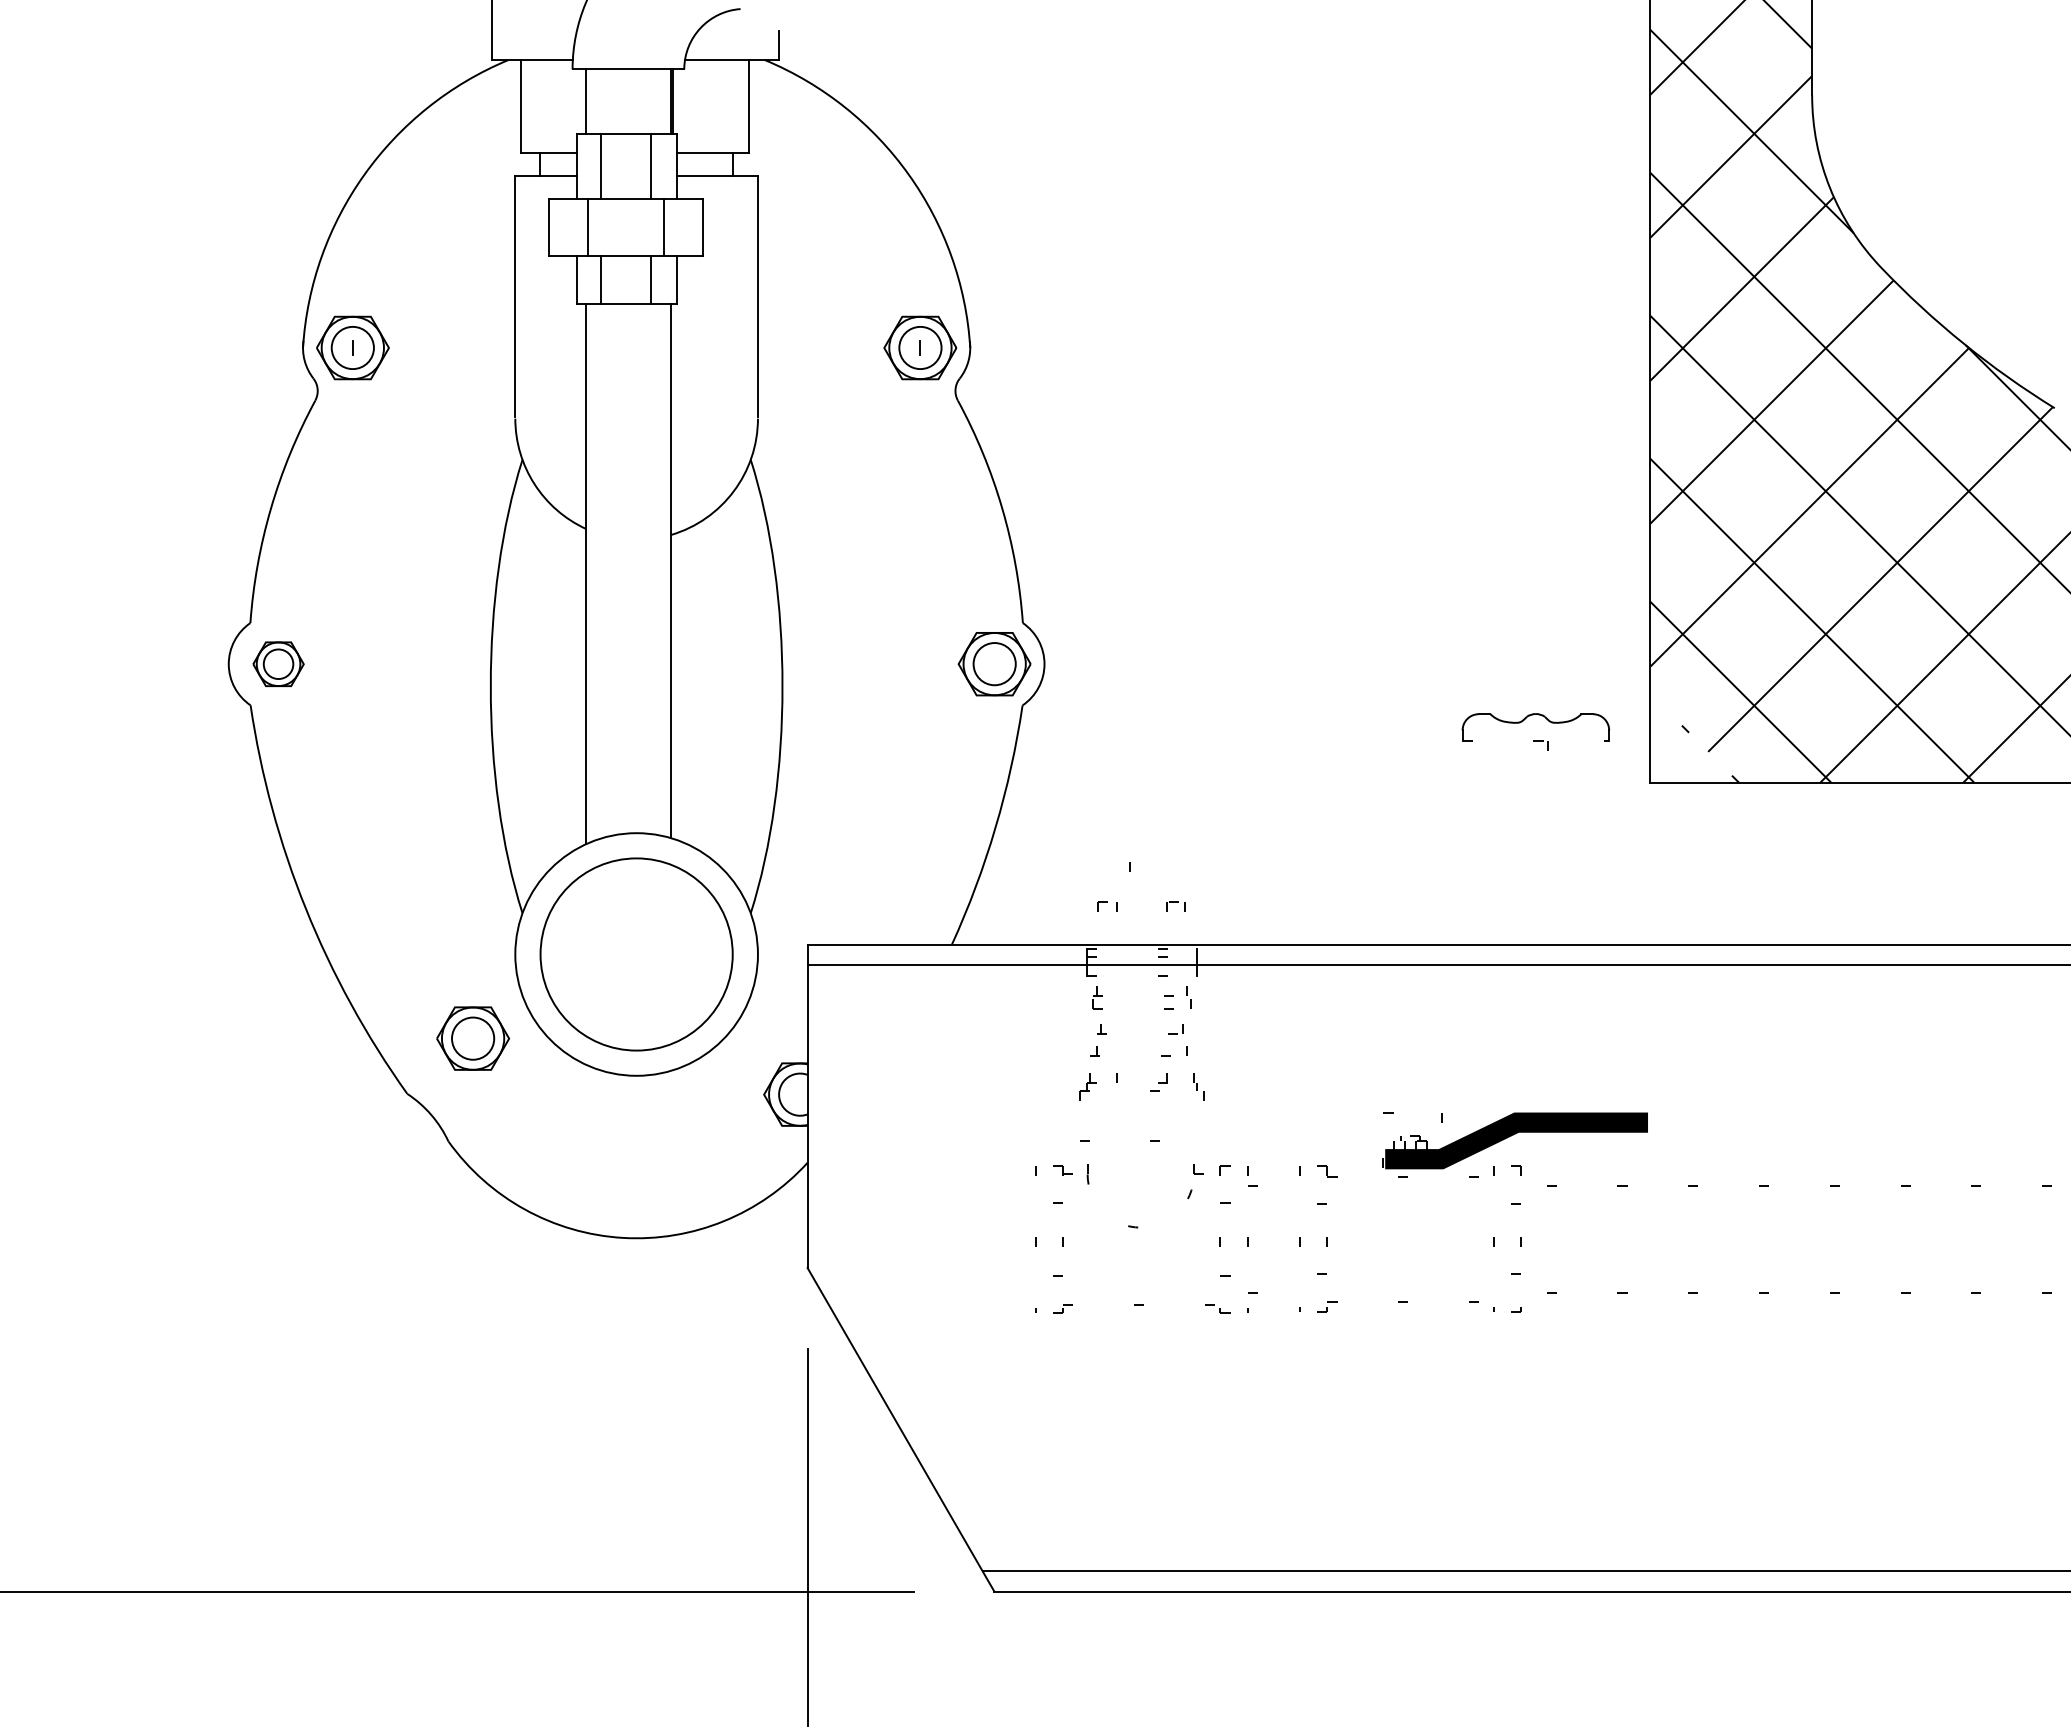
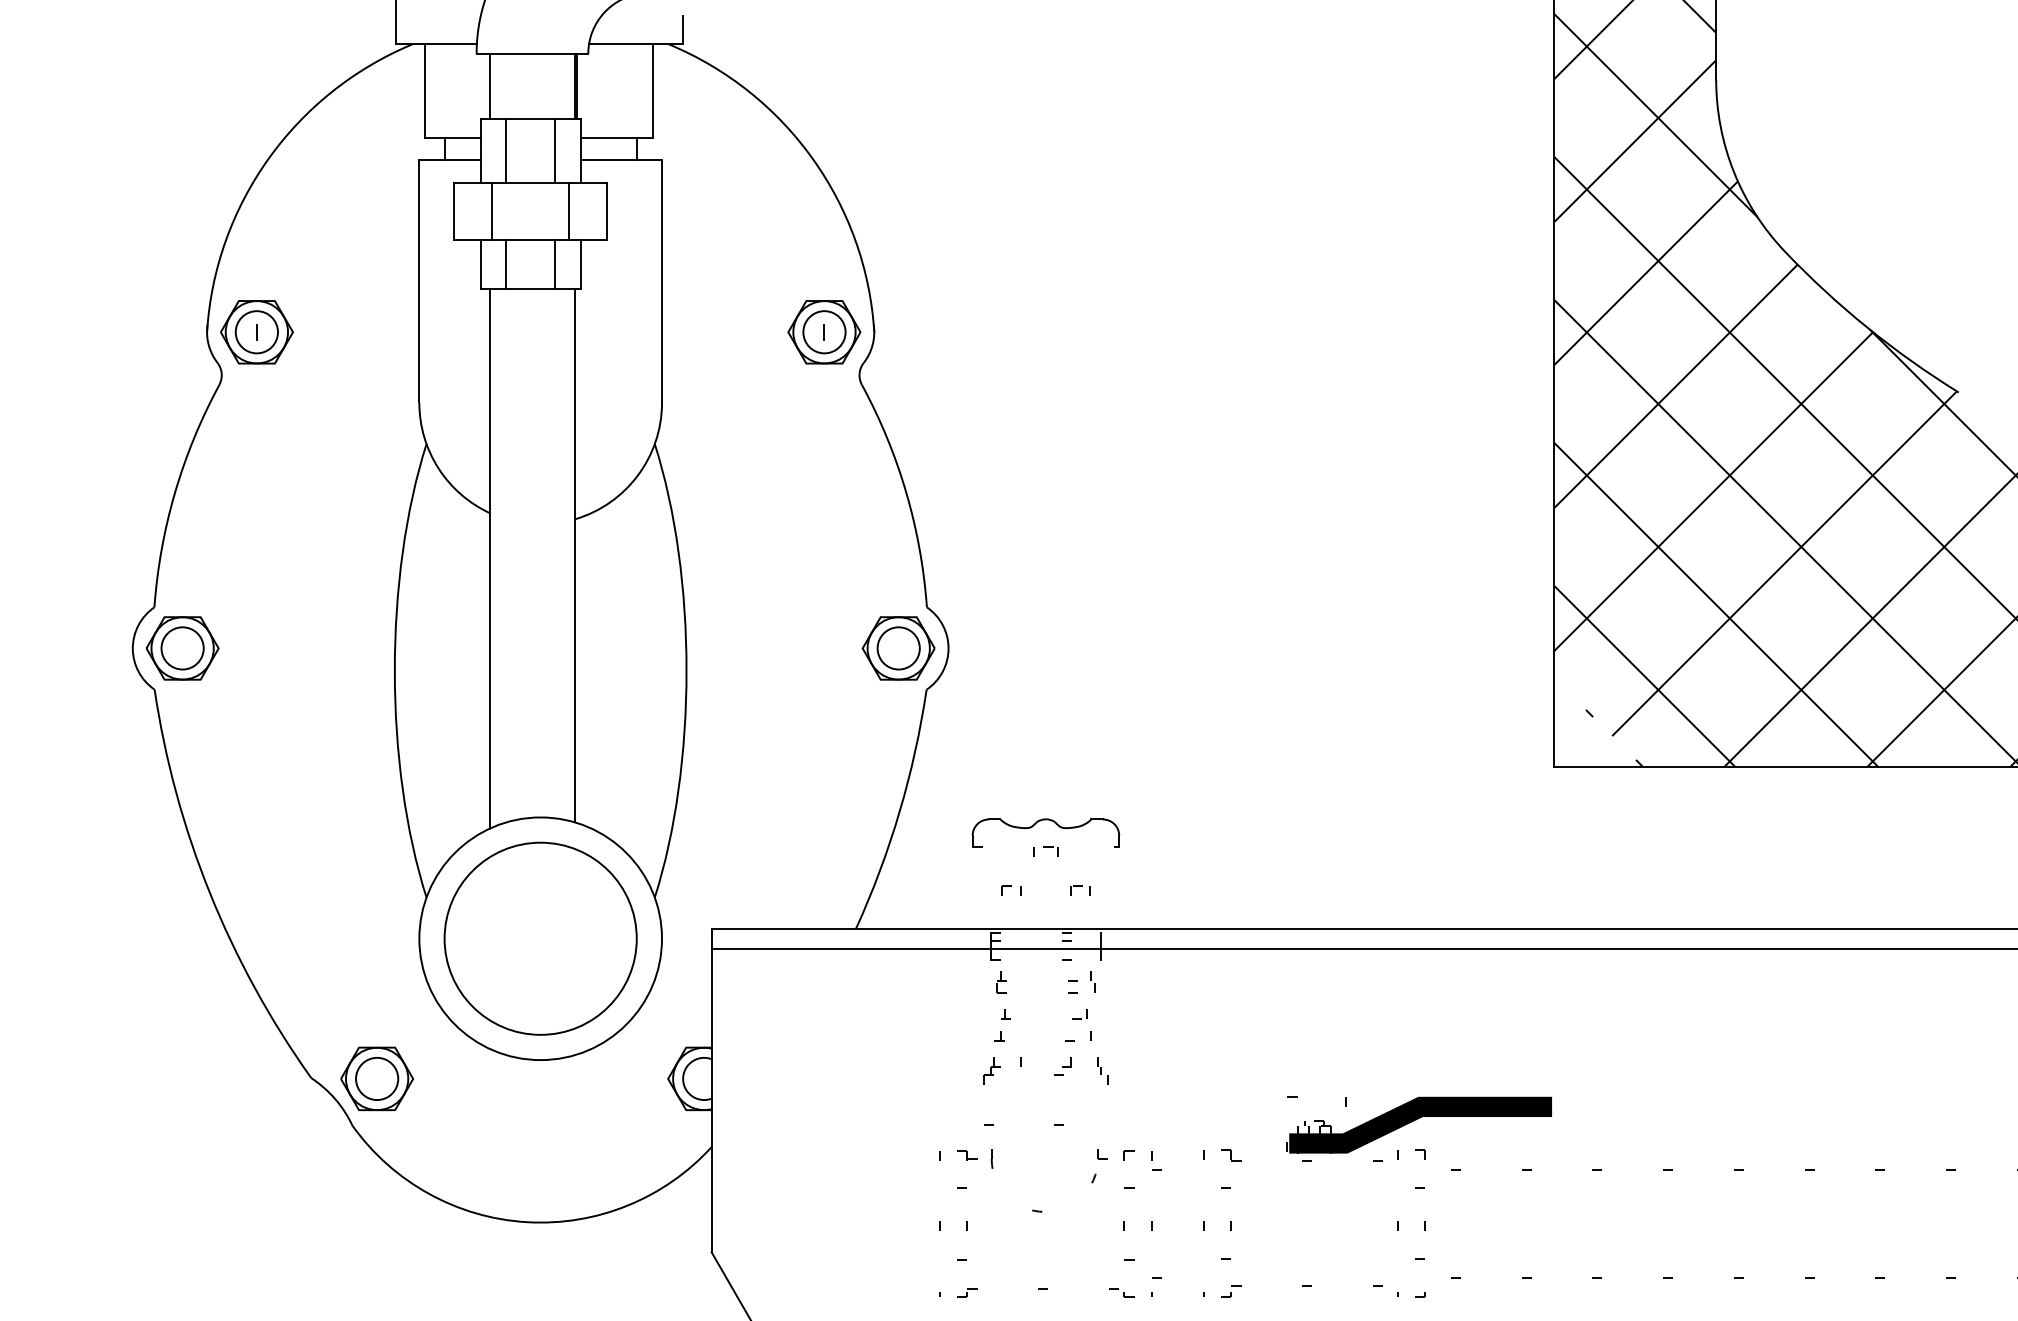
part: (278, 664) -> (182, 648), size x1.43
part: (1535, 740) -> (1045, 845), moved
part: (473, 1038) -> (377, 1078), moved

